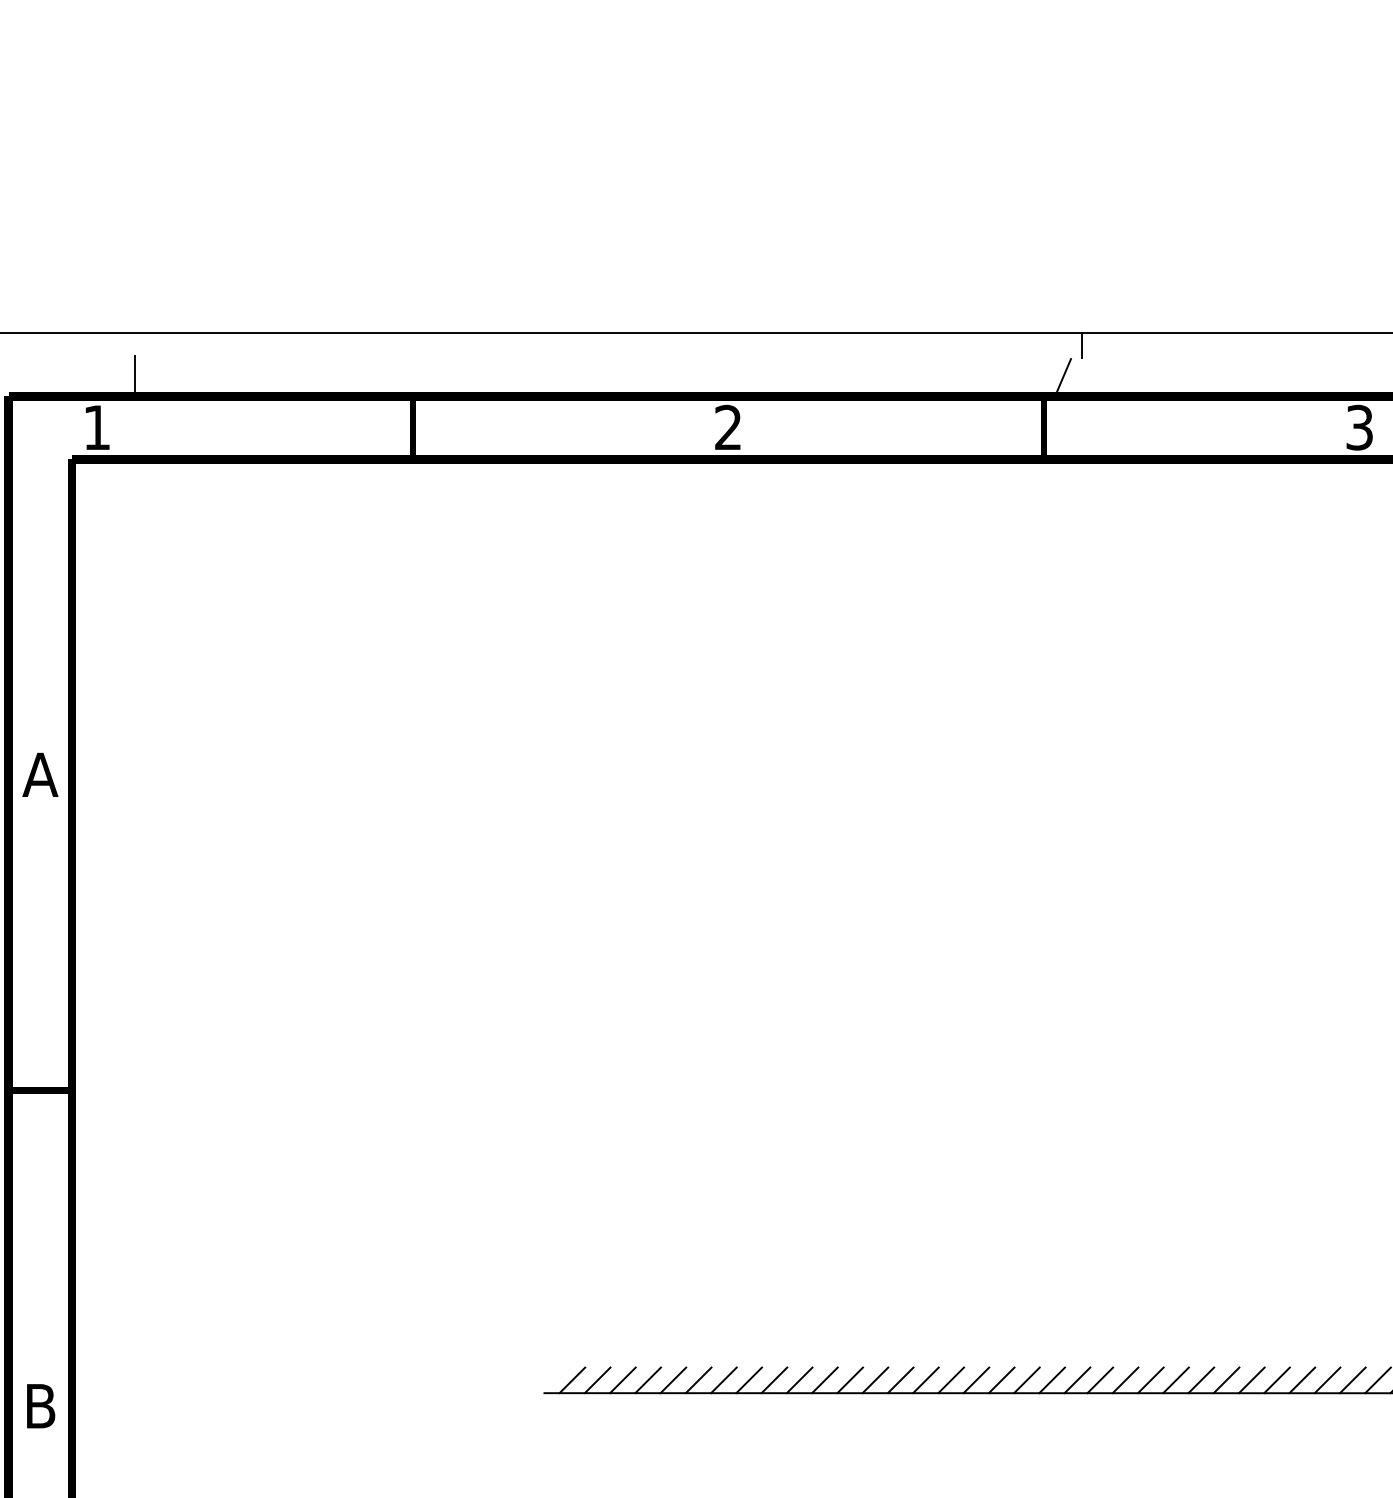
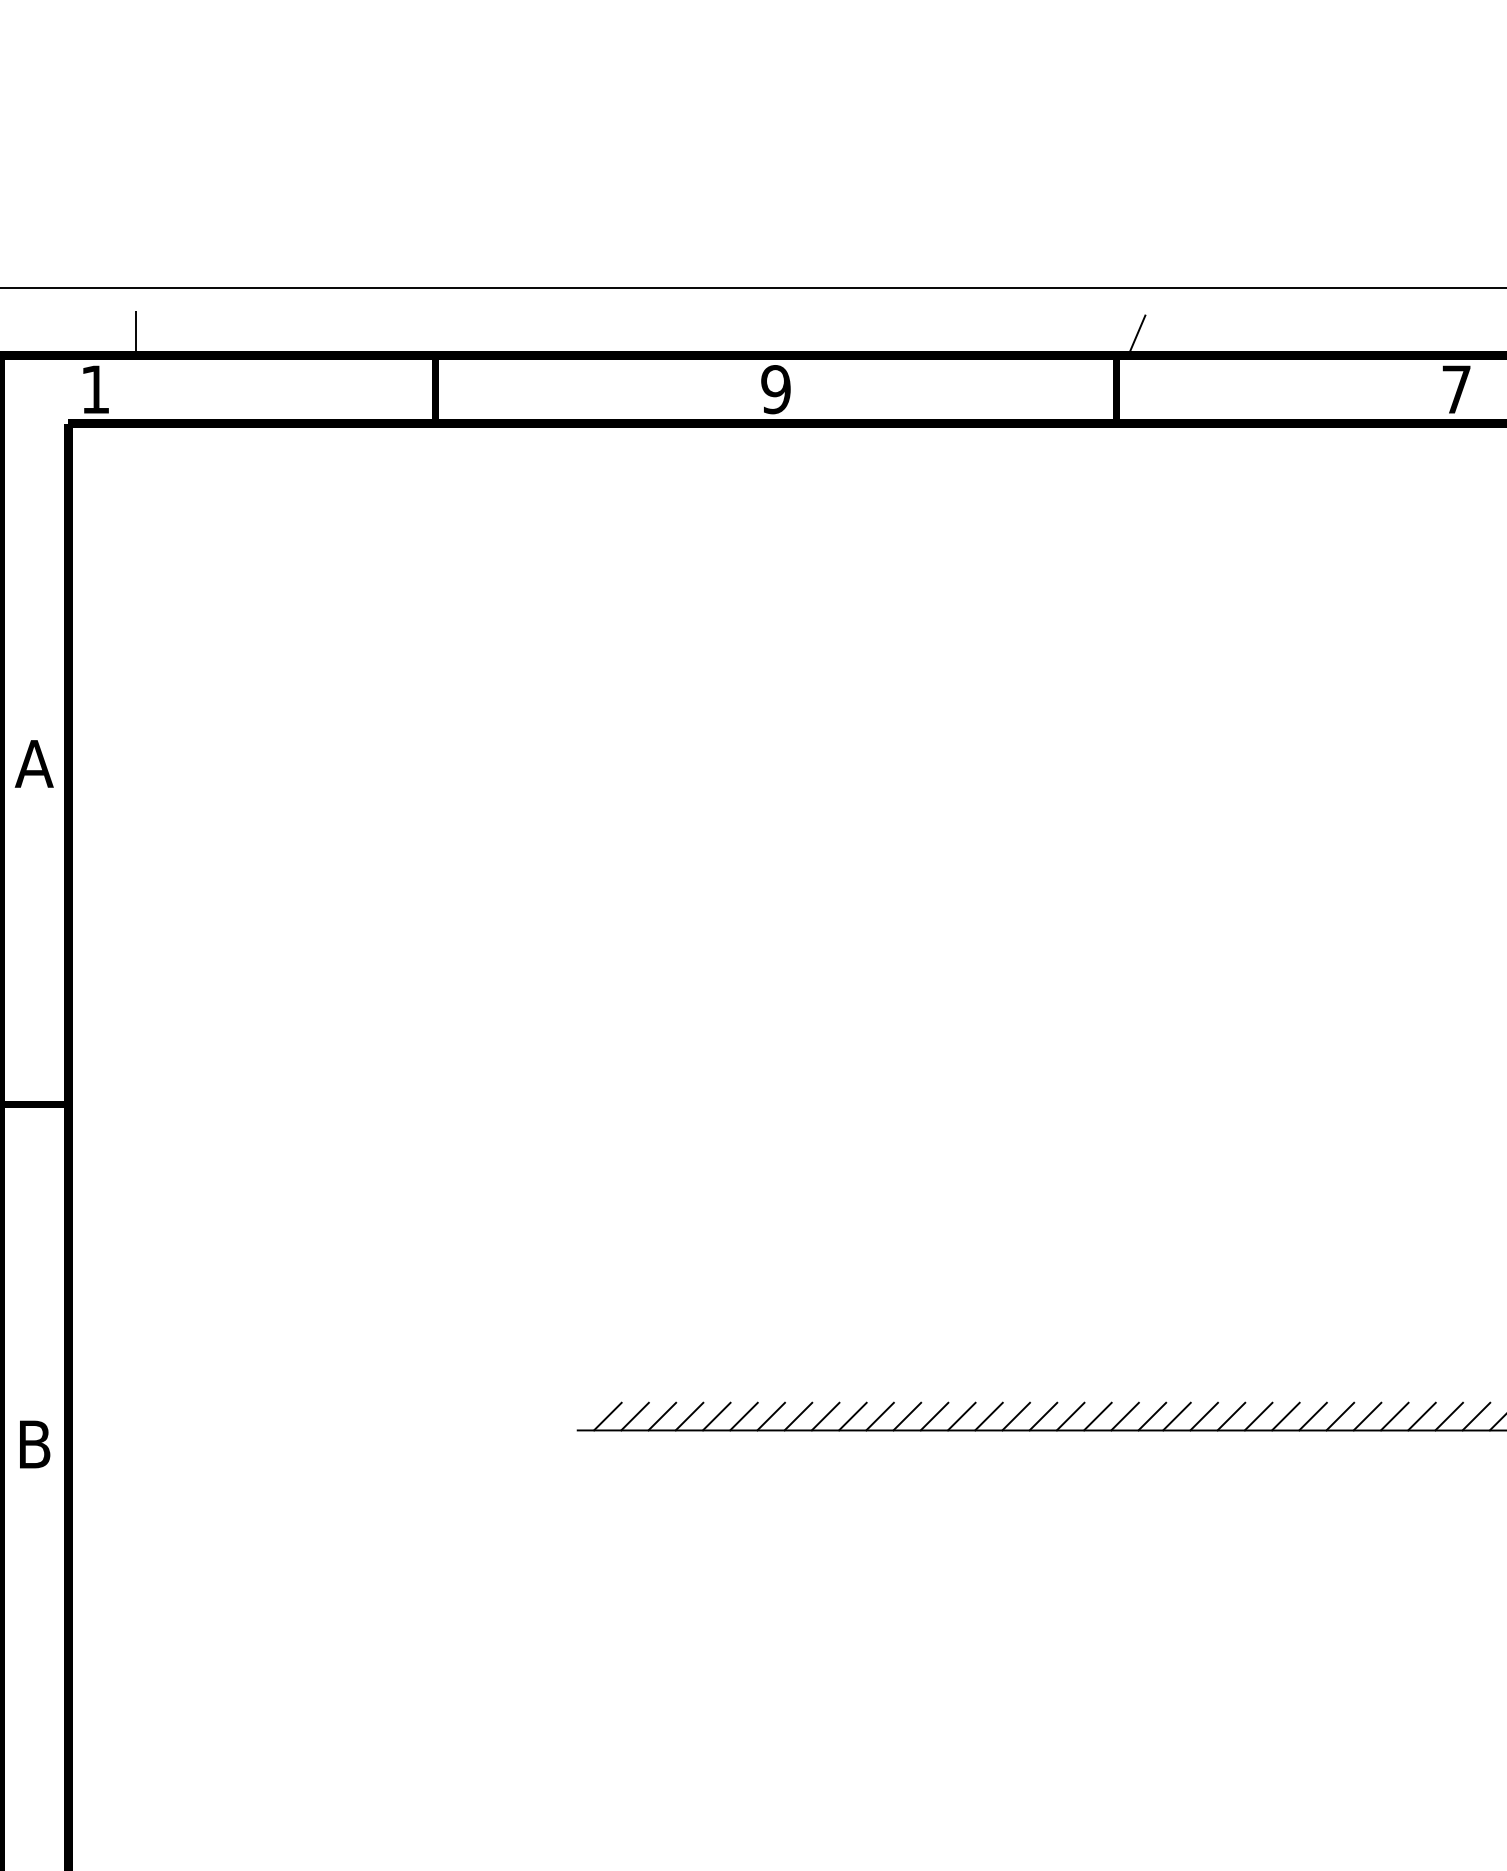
line: (1082, 345) -> (1157, 300), removed
text: (727, 427) -> (775, 389), 2 -> 9
text: (1359, 427) -> (1456, 389), 3 -> 7

